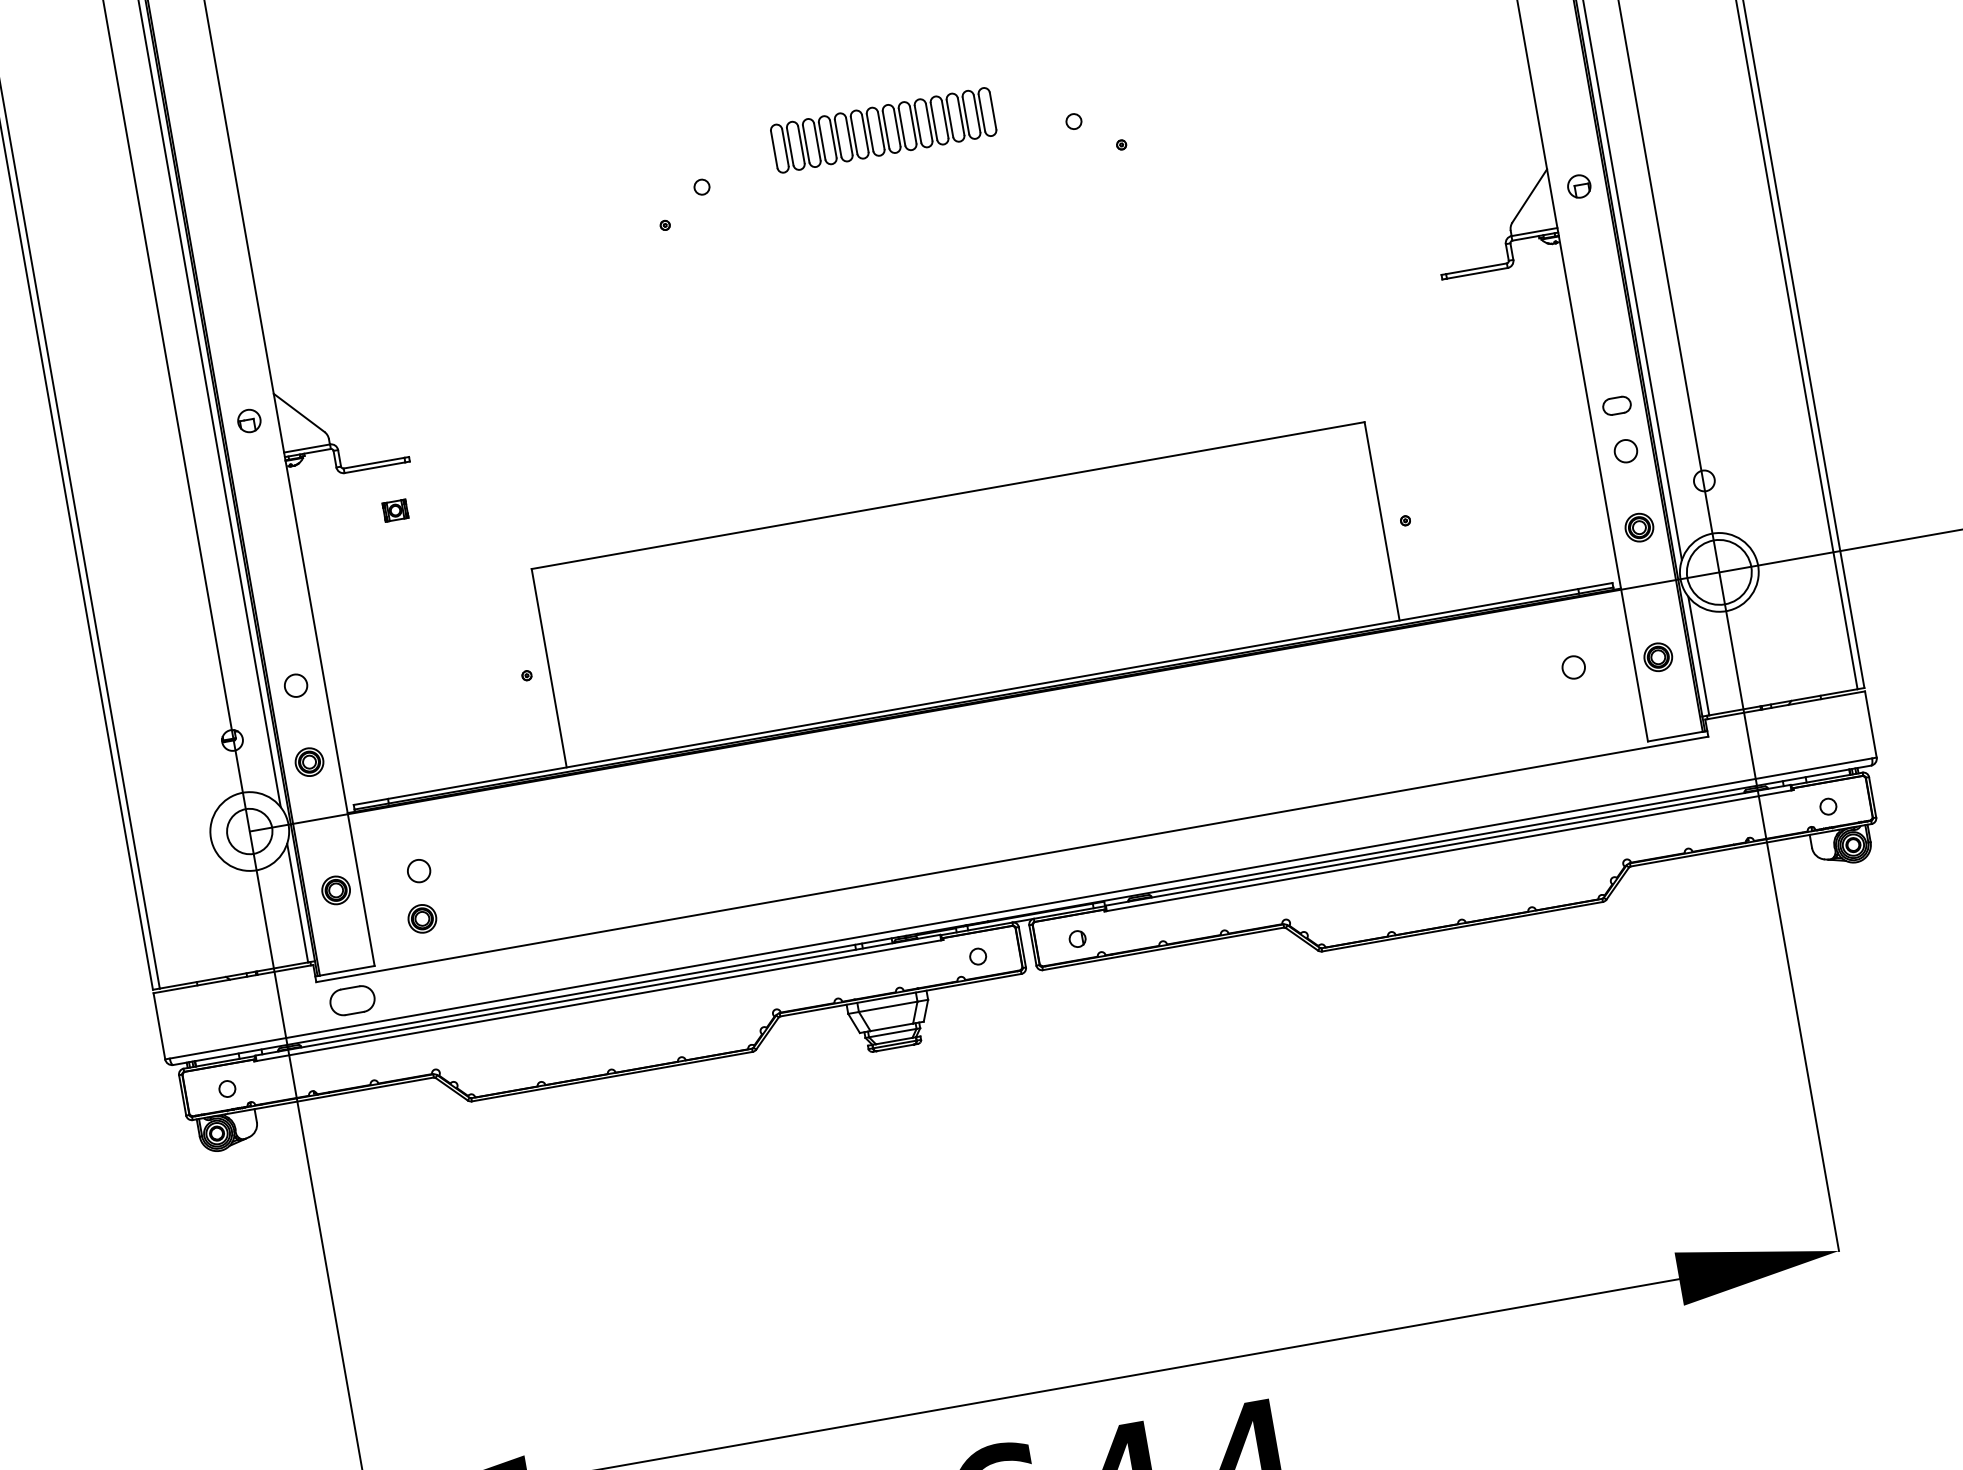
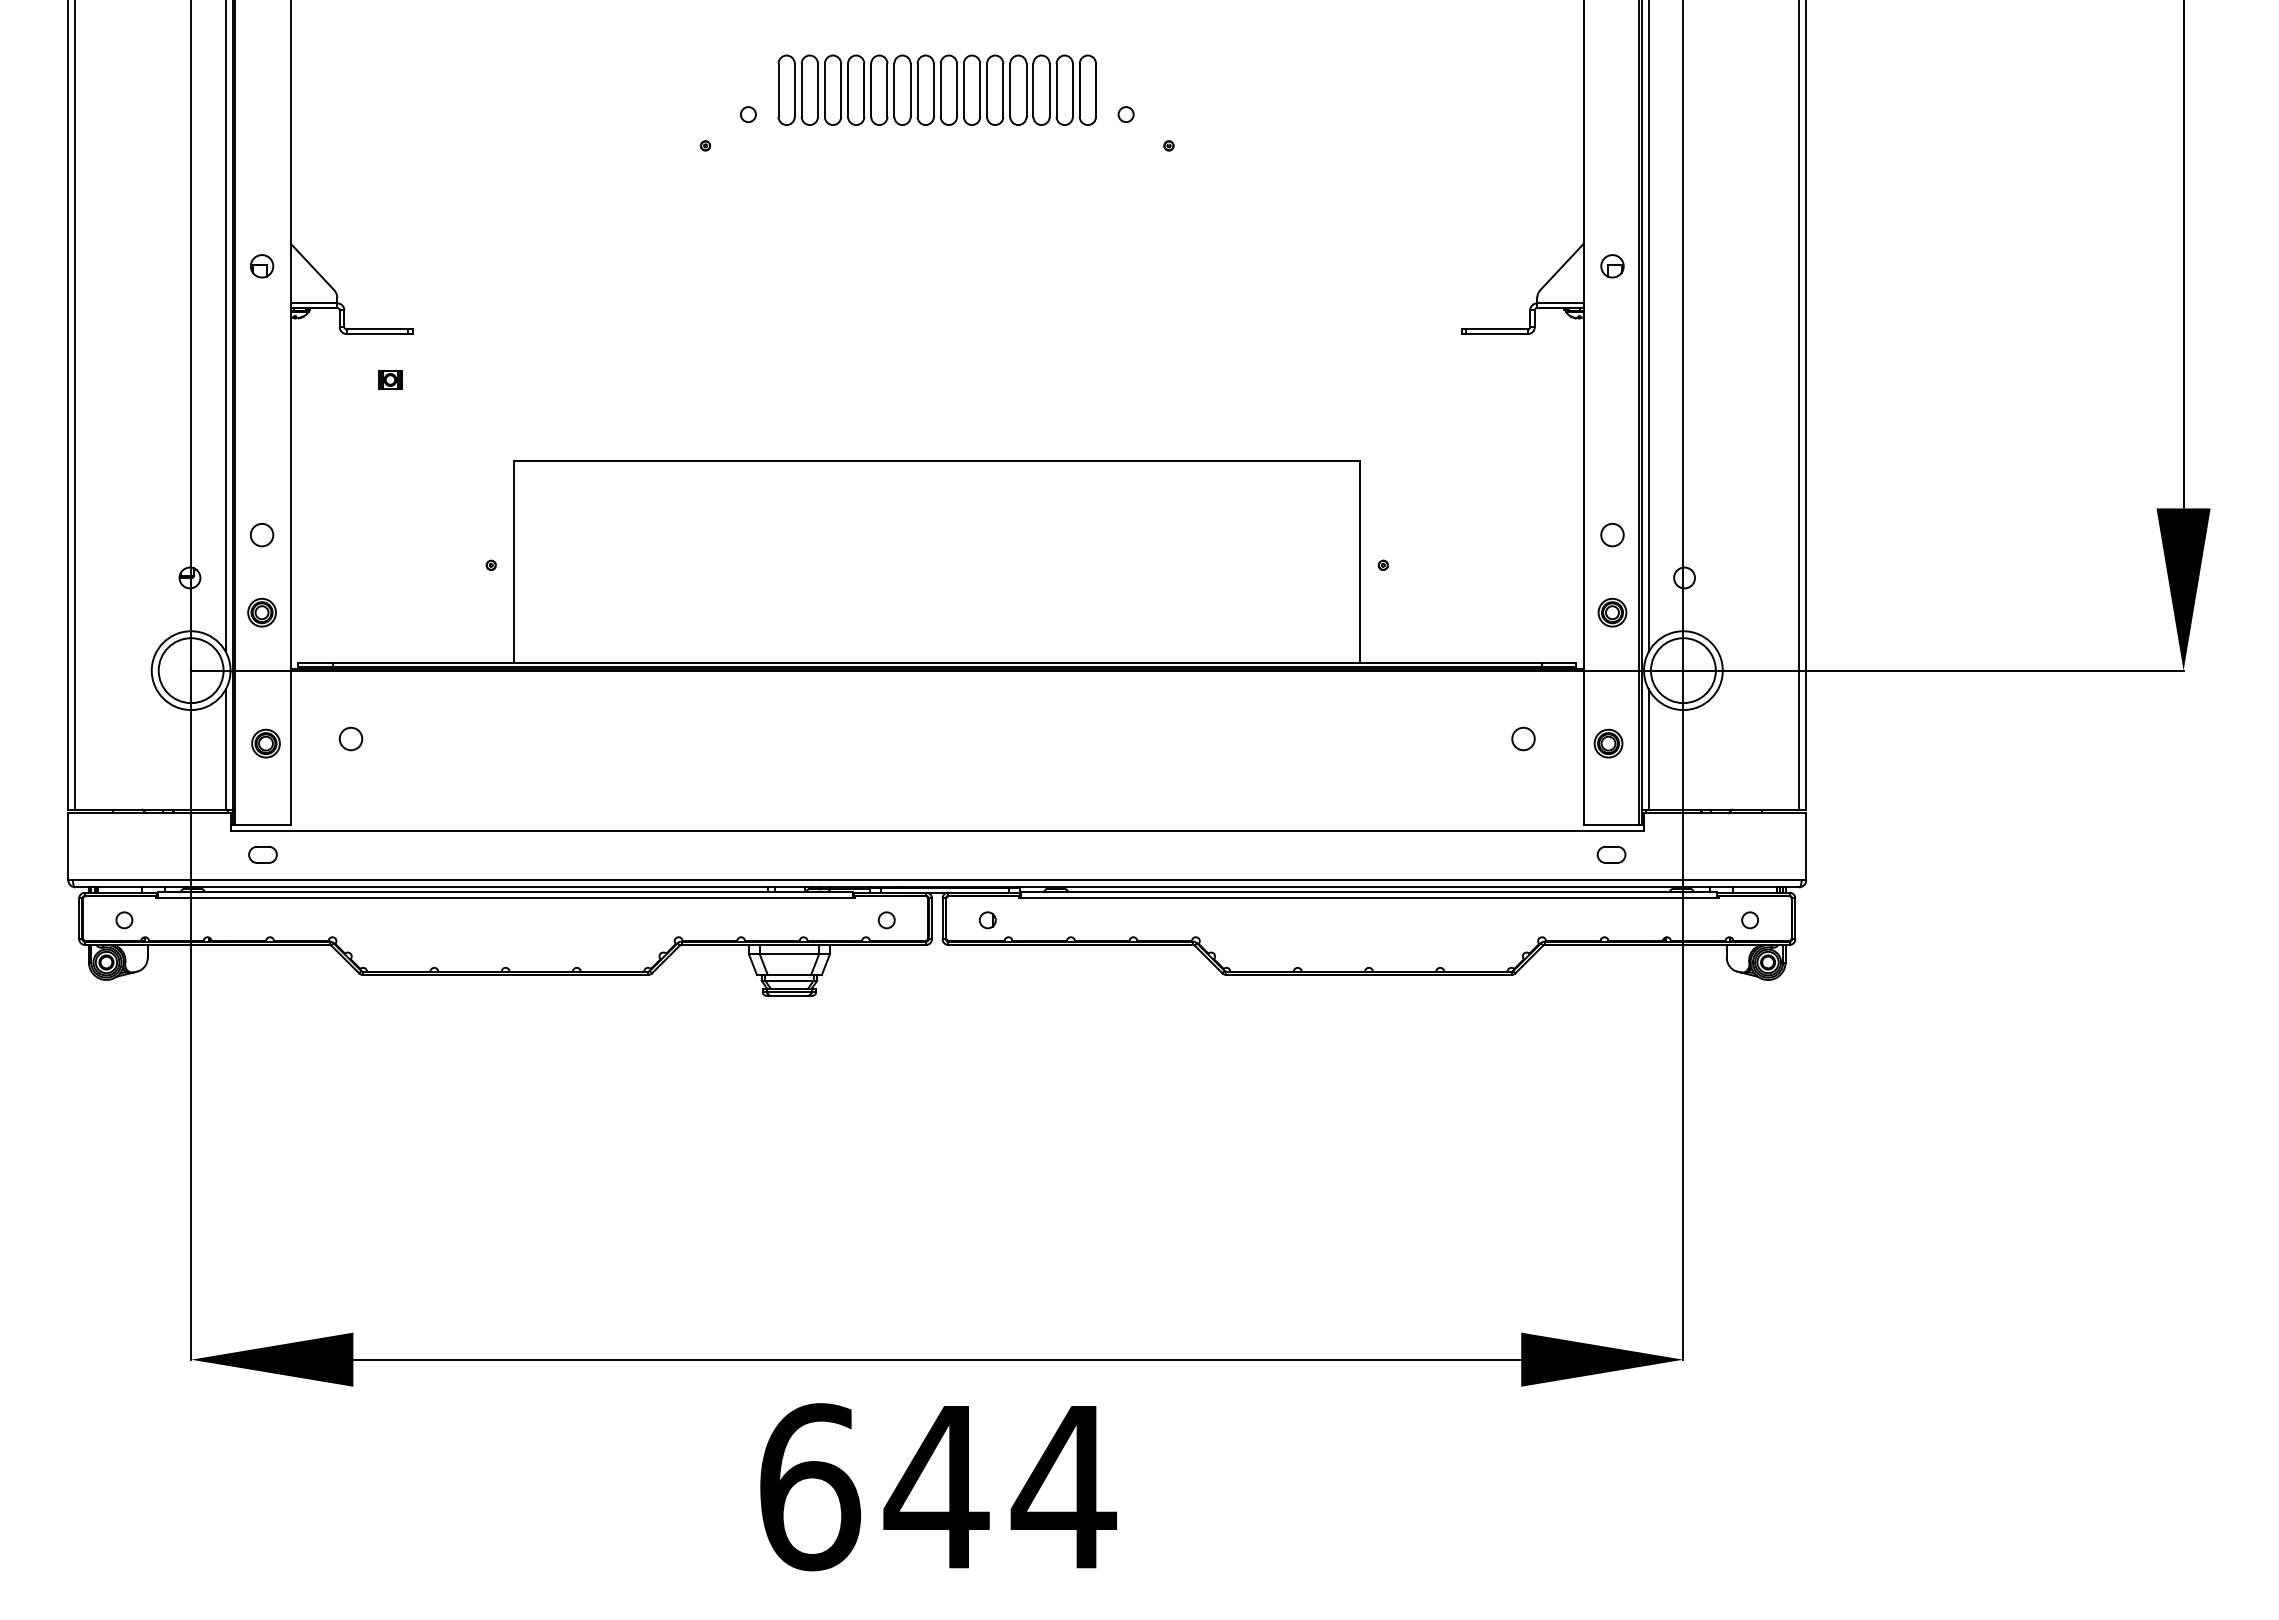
part: (882, 129) -> (936, 89), size x1.43
part: (1616, 405) -> (1611, 854), moved
circle: (249, 831) -> (190, 670), size x1.43
part: (421, 918) -> (345, 786), removed
part: (351, 1000) -> (262, 854), size x0.62

